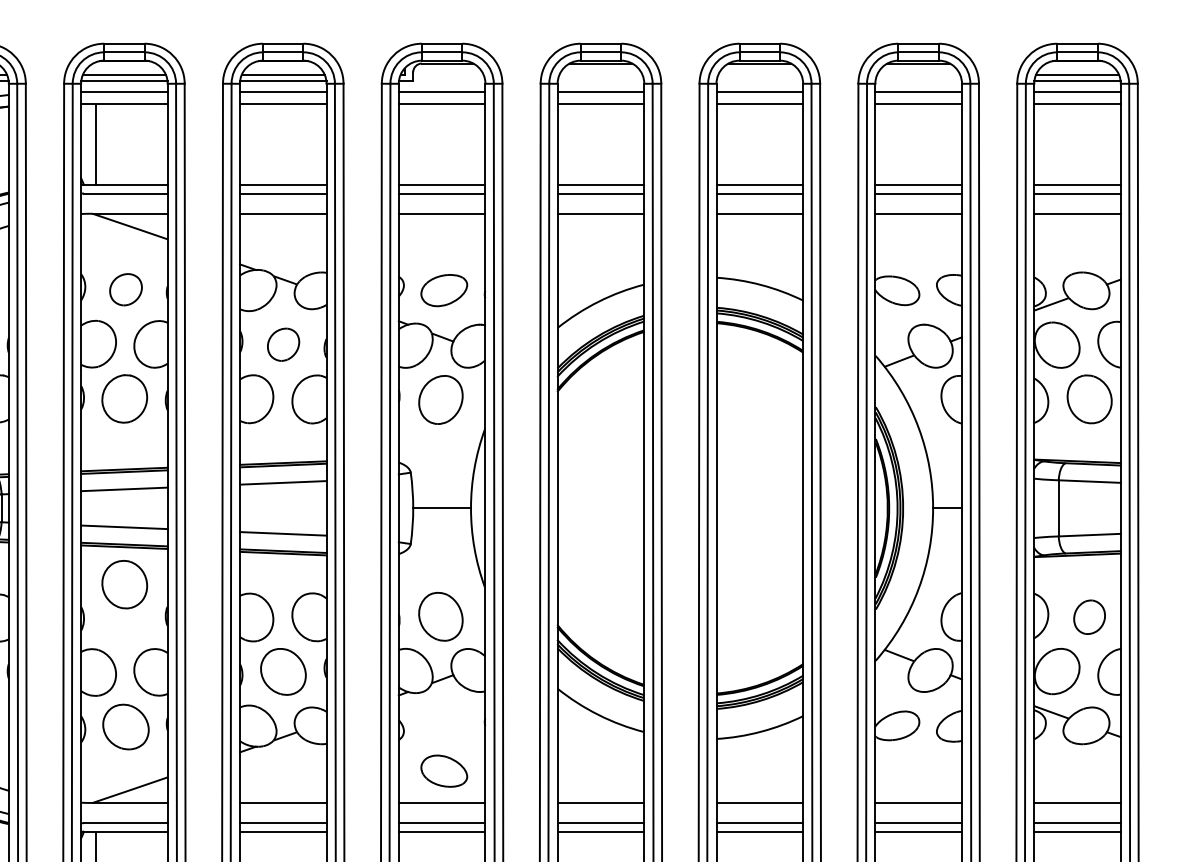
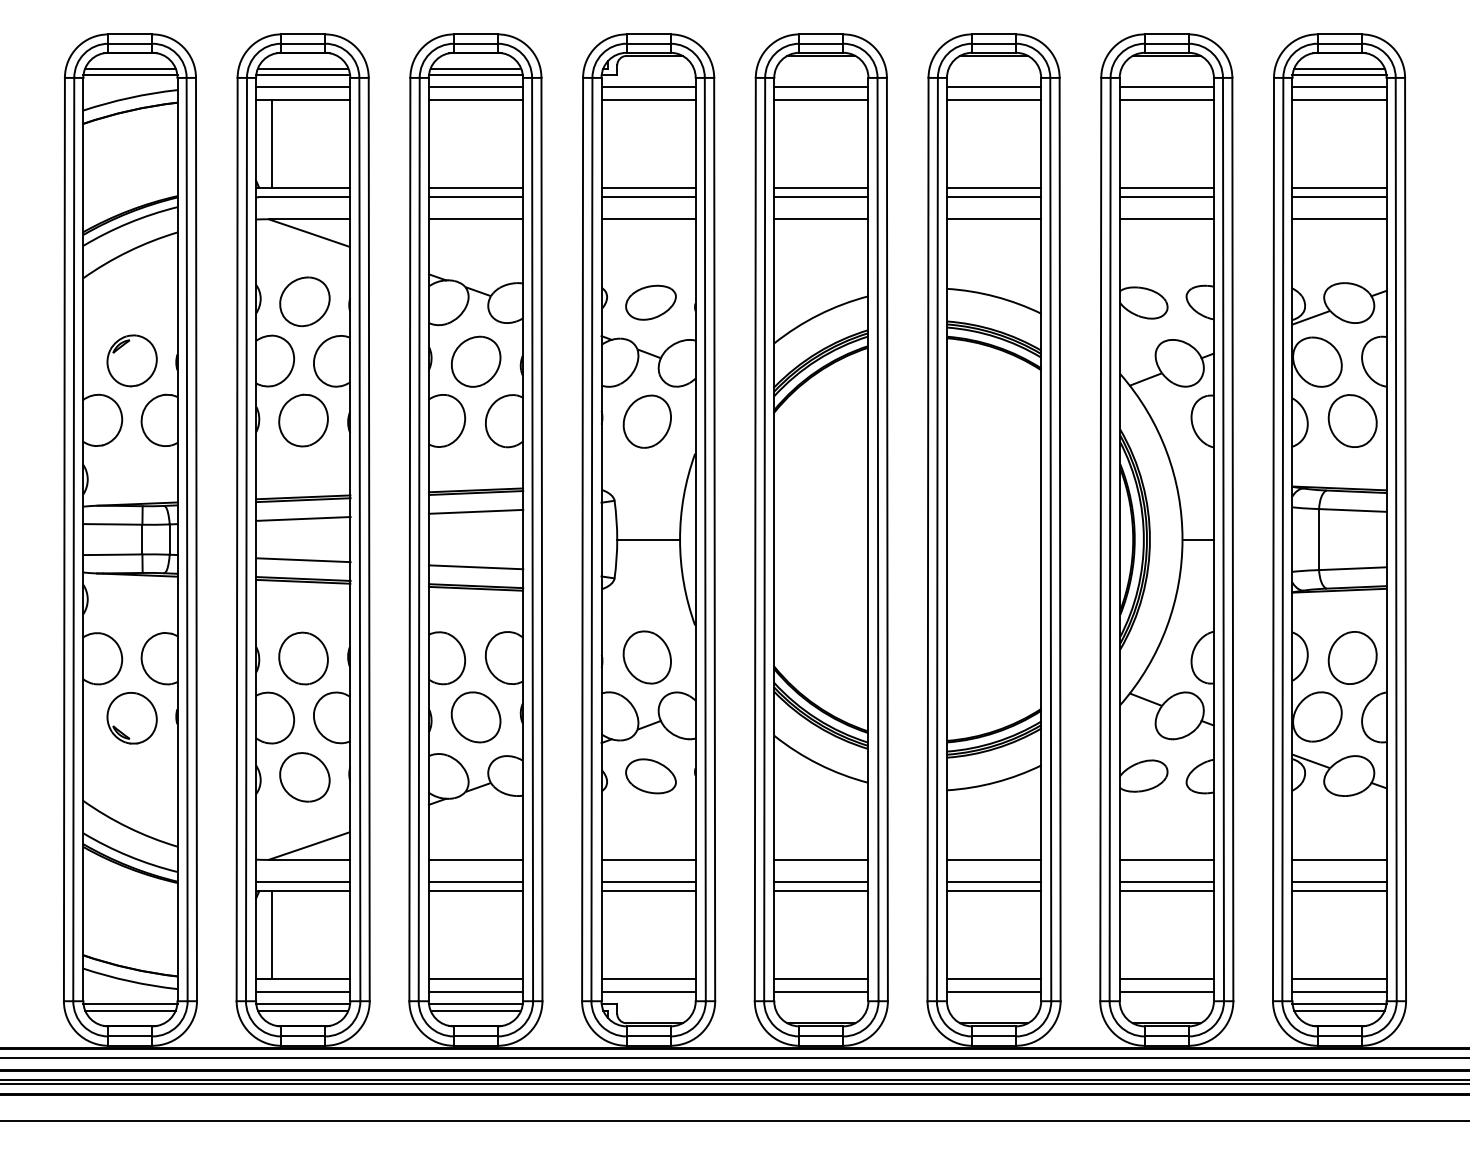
part: (125, 289) -> (304, 301), size x1.43
part: (283, 344) -> (476, 361), size x1.43
part: (124, 584) -> (303, 658), moved
part: (1089, 616) -> (1352, 657), size x1.43
part: (443, 771) -> (650, 776), moved

